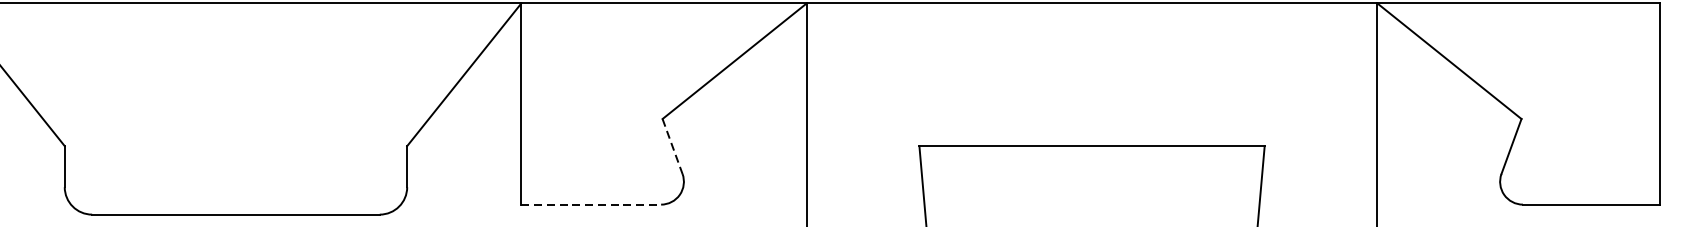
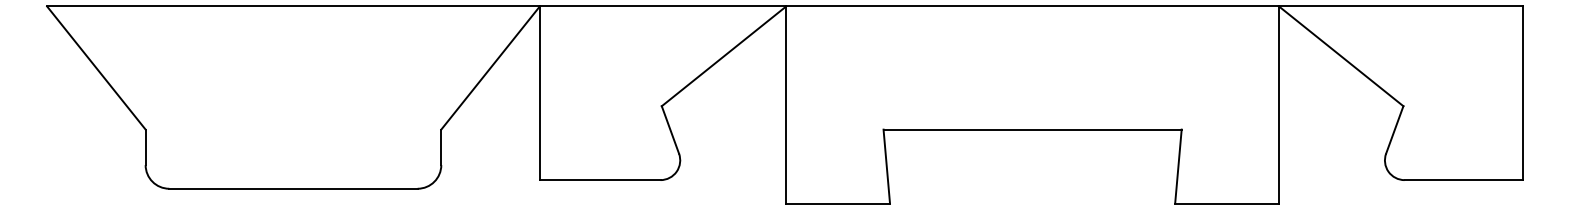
line: (672, 147) -> (670, 130), dashed -> solid
line: (591, 205) -> (600, 180), dashed -> solid

